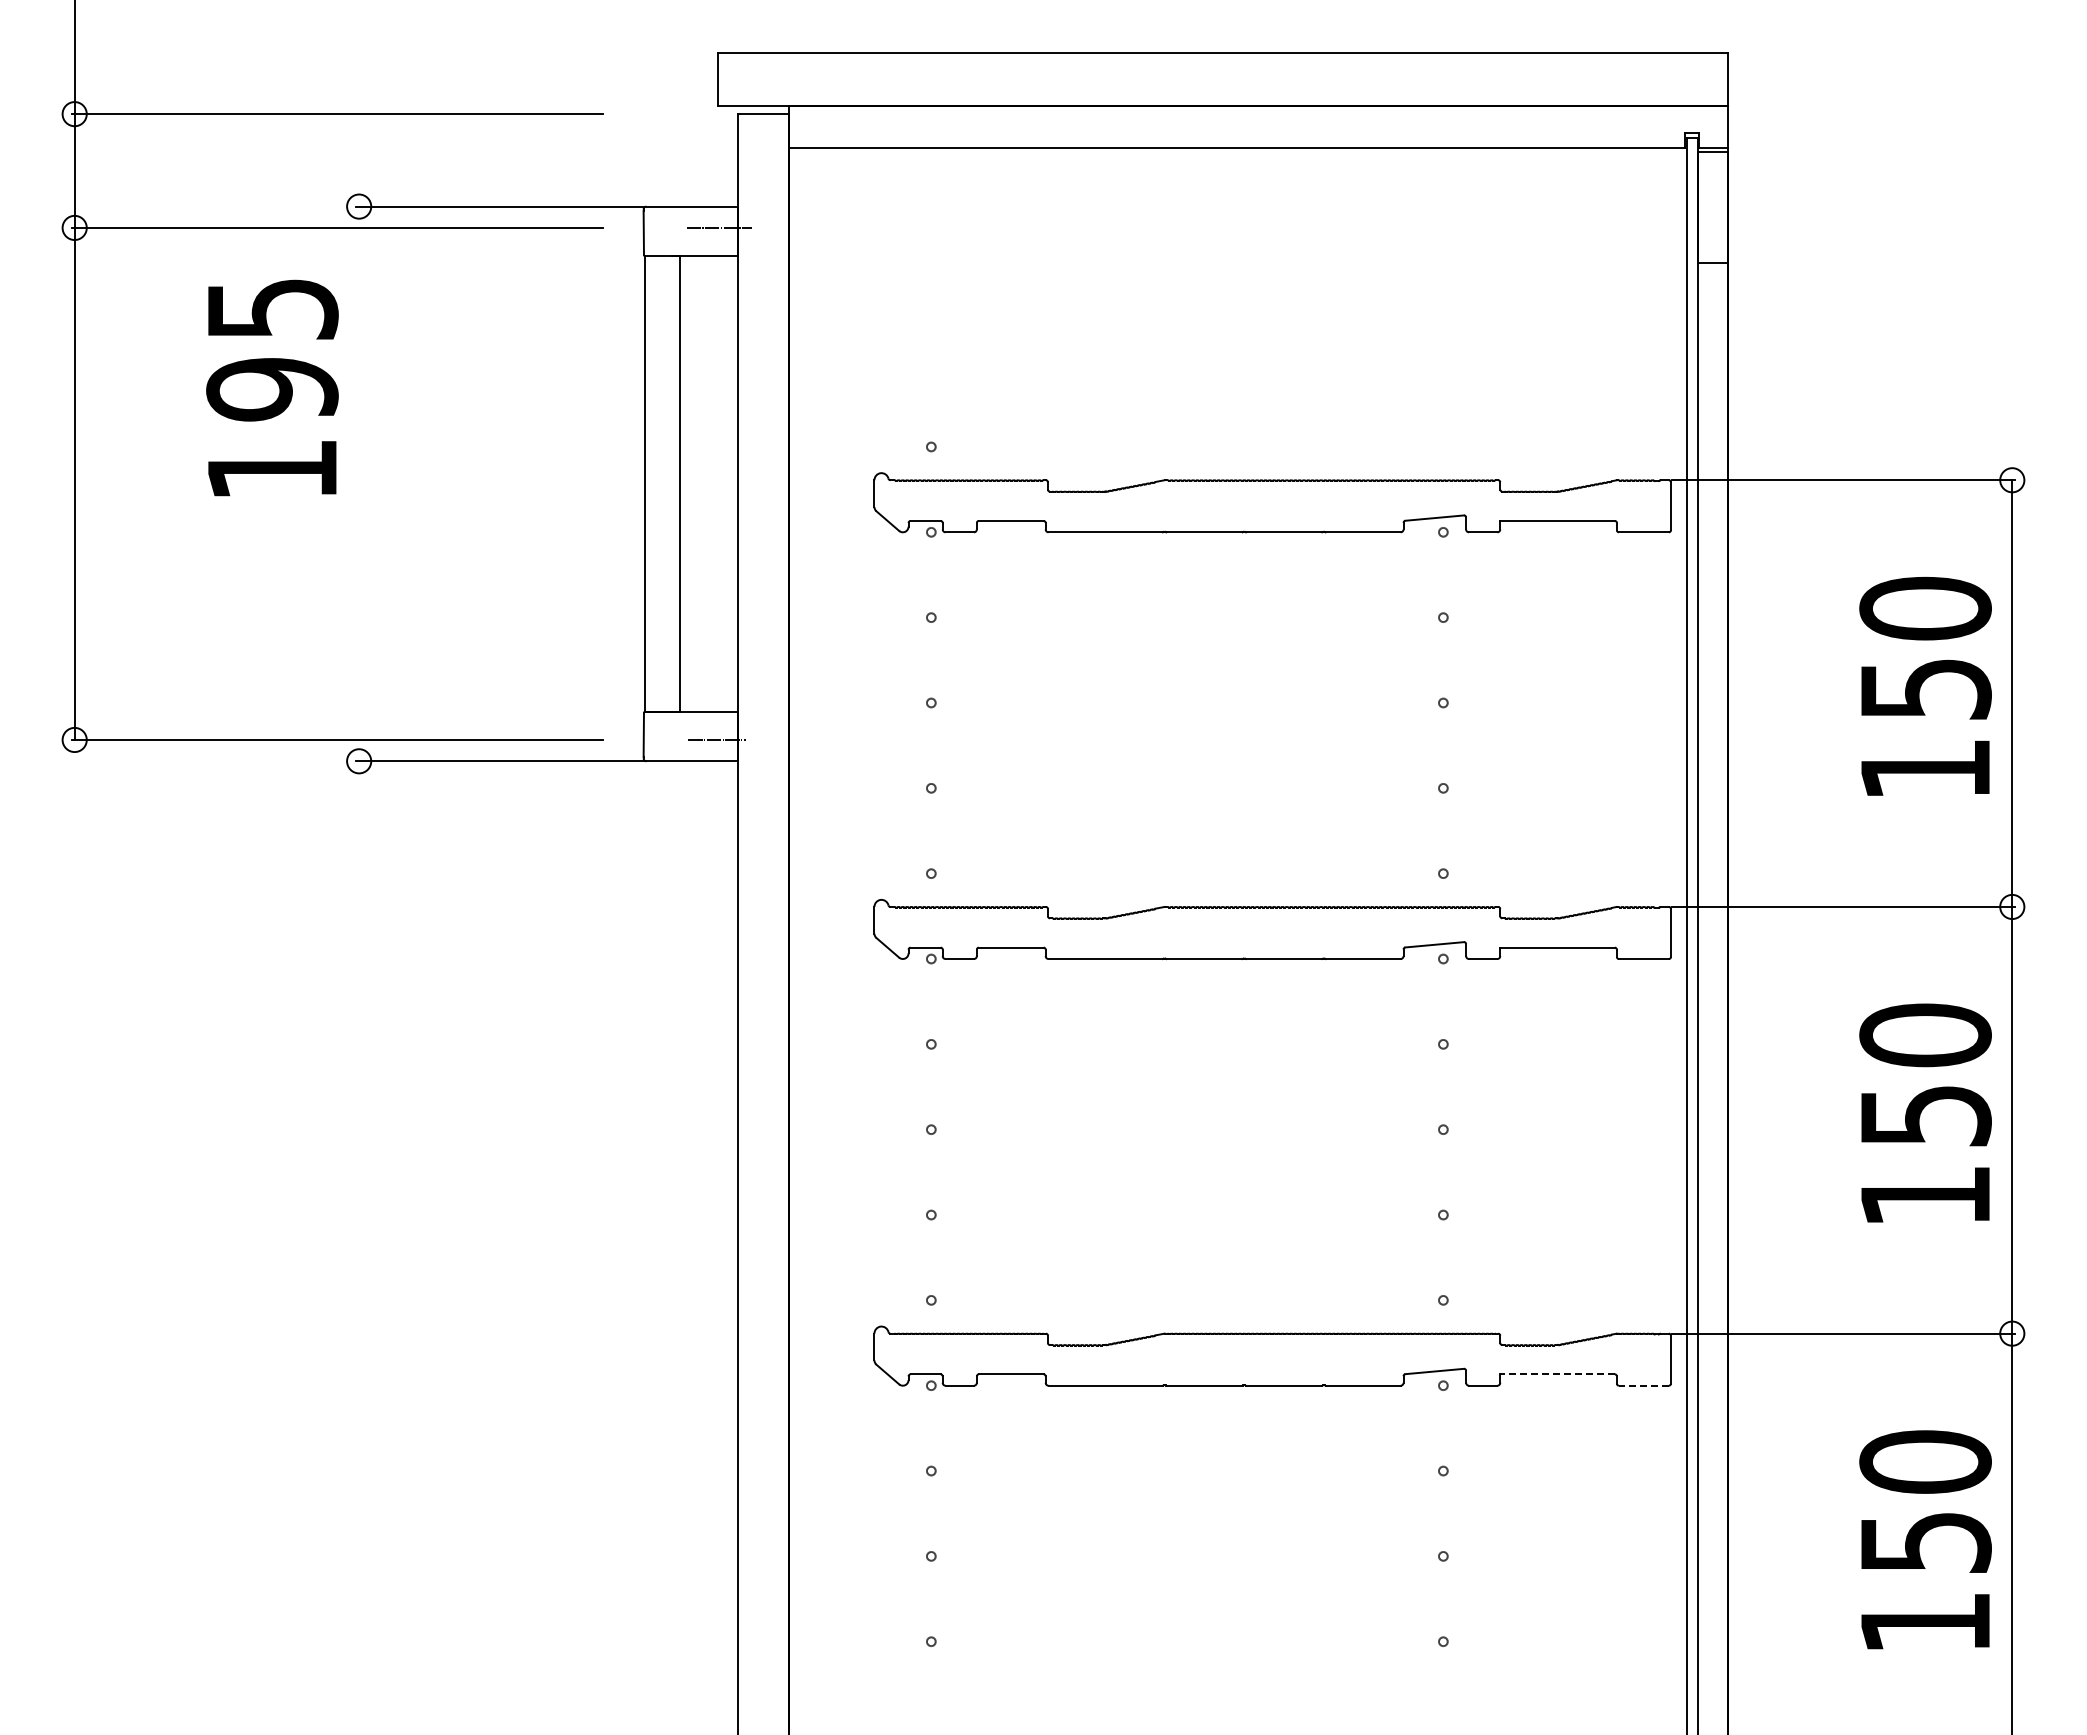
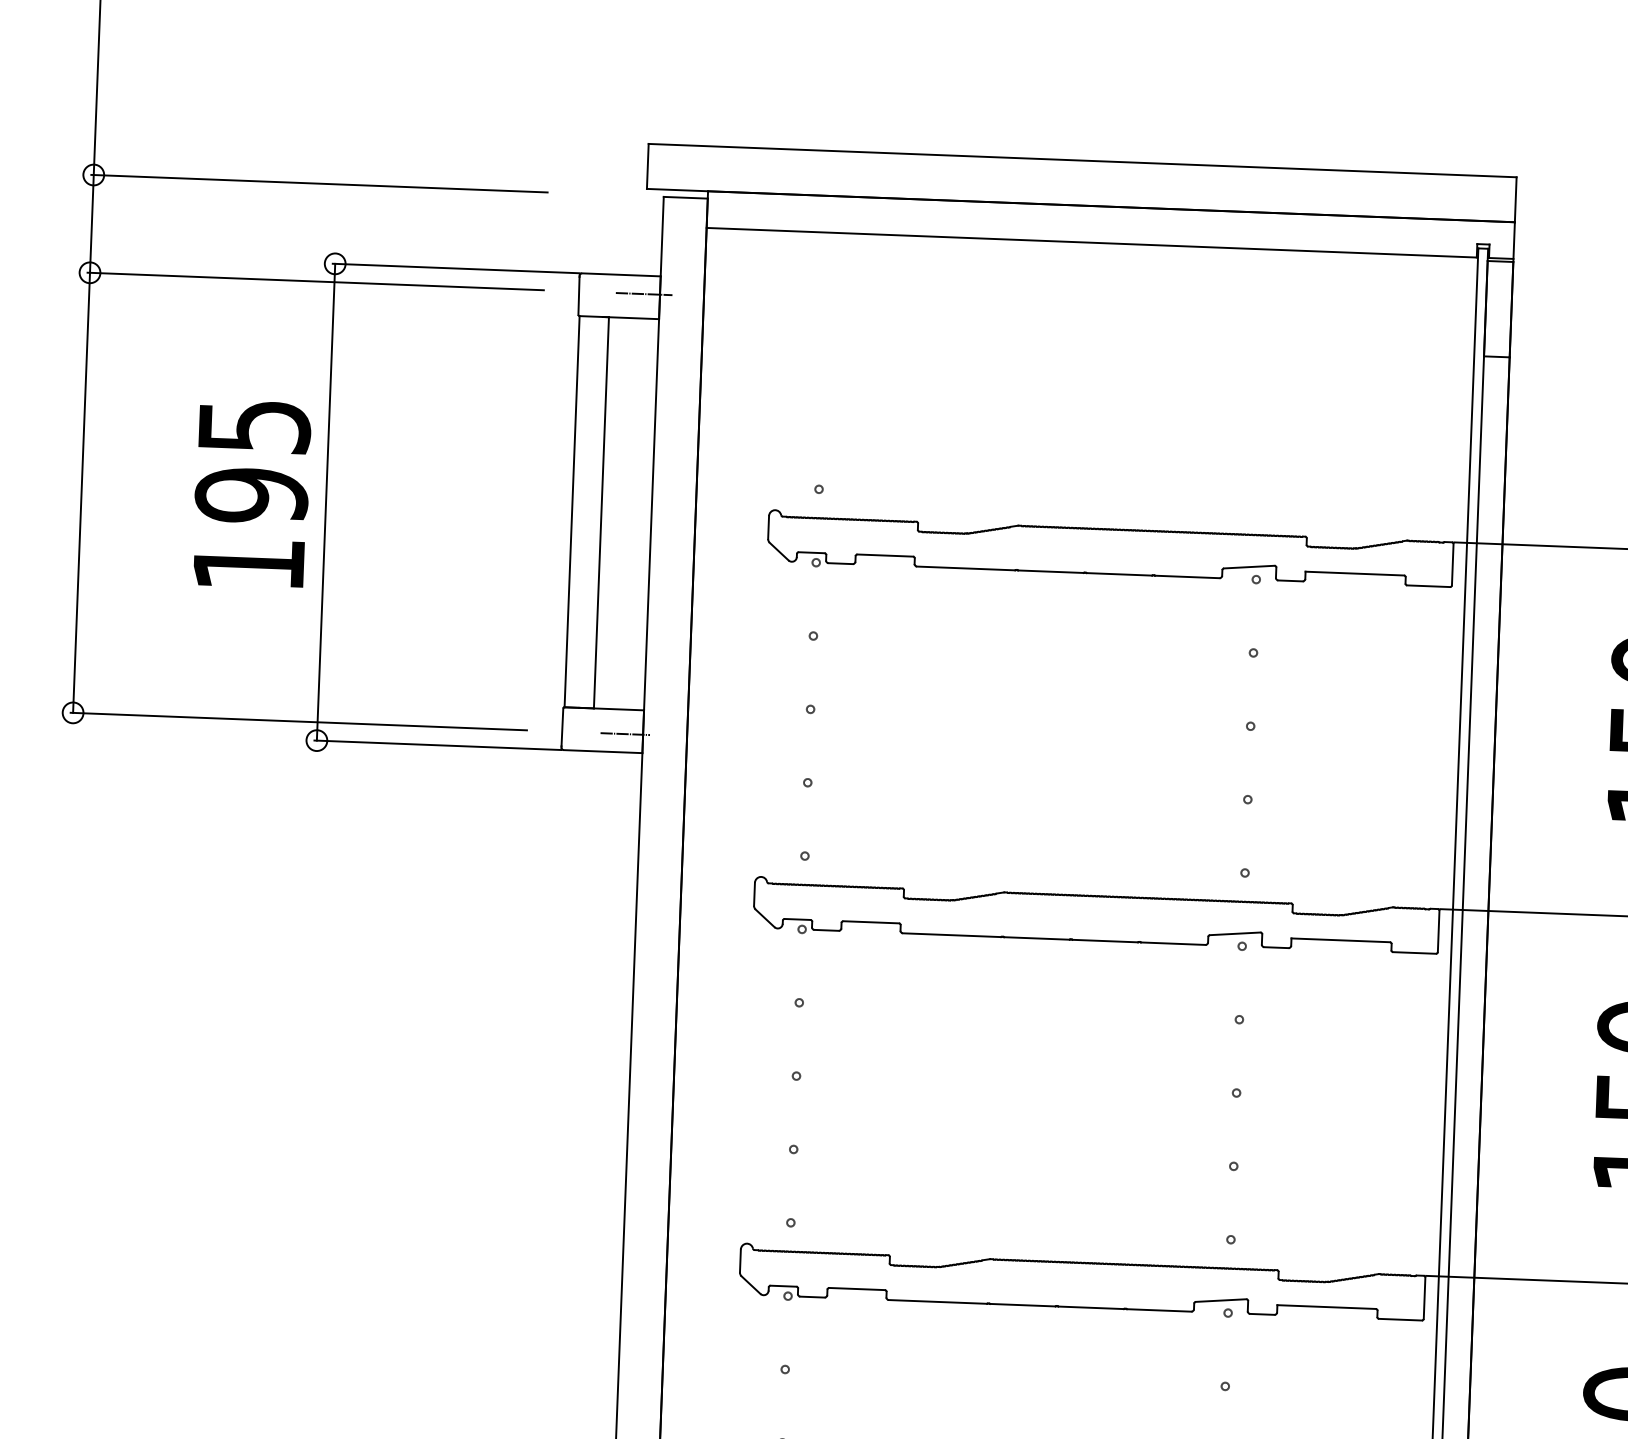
text: (272, 387) -> (251, 493), moved
line: (359, 483) -> (326, 501), added
line: (1557, 1374) -> (1326, 1307), dashed -> solid
line: (1643, 1385) -> (1400, 1319), dashed -> solid

